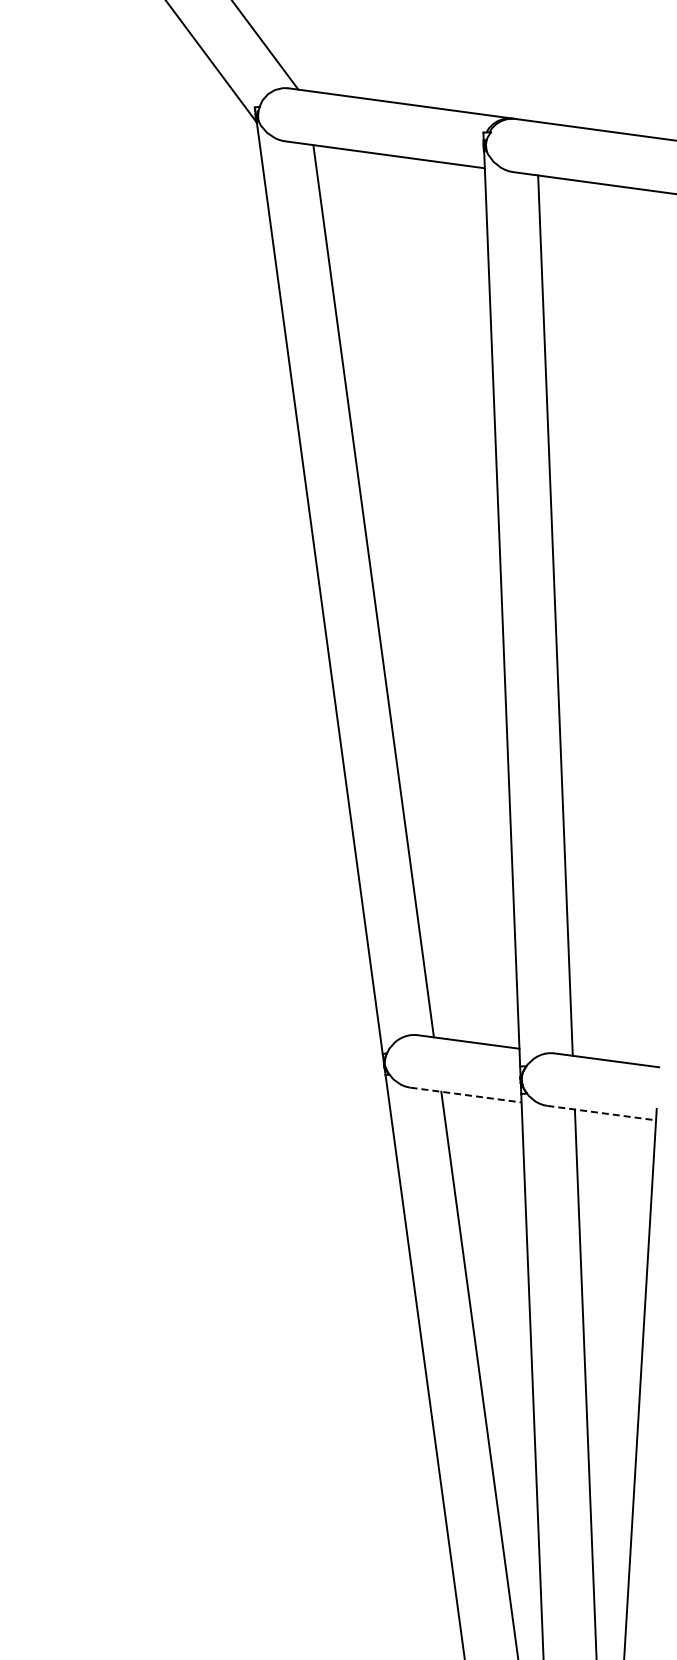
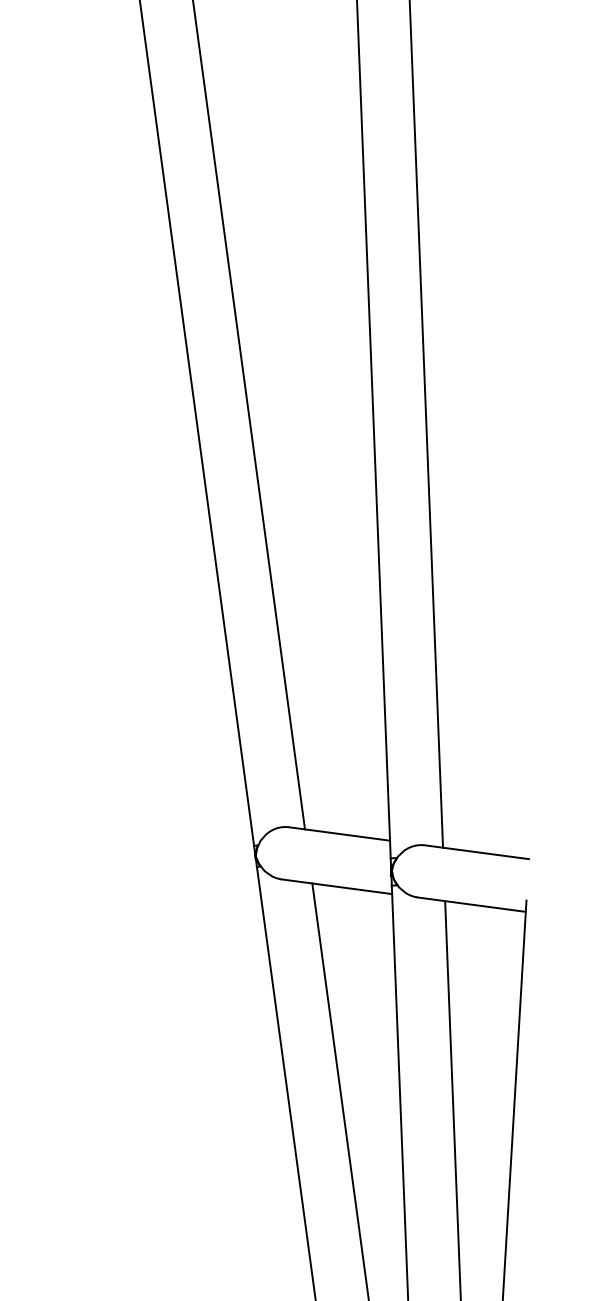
line: (466, 1095) -> (337, 887), dashed -> solid
line: (601, 1113) -> (471, 905), dashed -> solid

